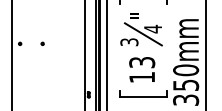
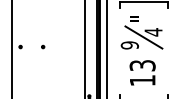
text: (129, 42) -> (129, 45), 3 -> 9

